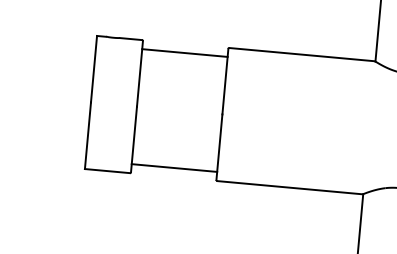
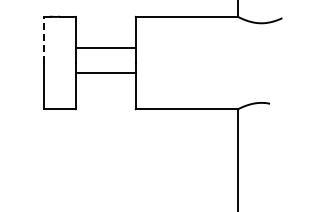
line: (184, 53) -> (105, 48), moved
line: (93, 68) -> (43, 39), solid -> dashed
line: (174, 168) -> (105, 73), moved

